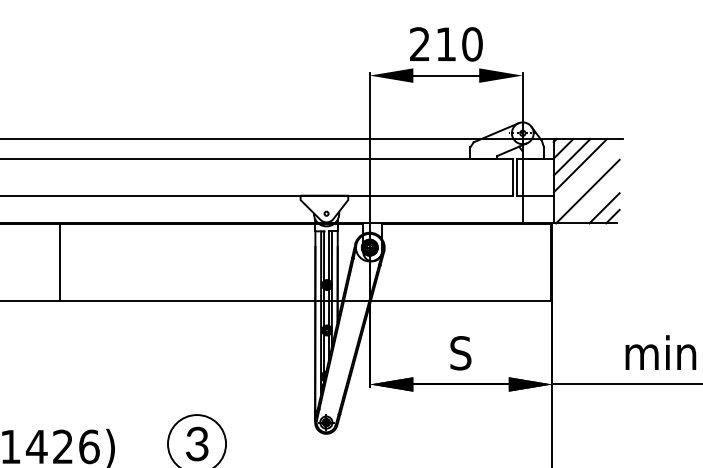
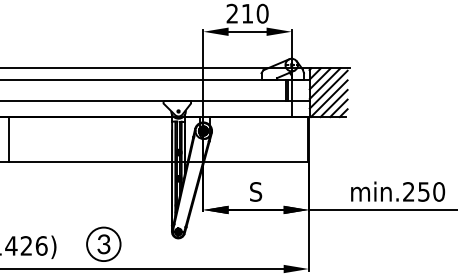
line: (586, 175) -> (328, 89), added
line: (595, 199) -> (333, 103), added
line: (59, 262) -> (8, 139), moved

